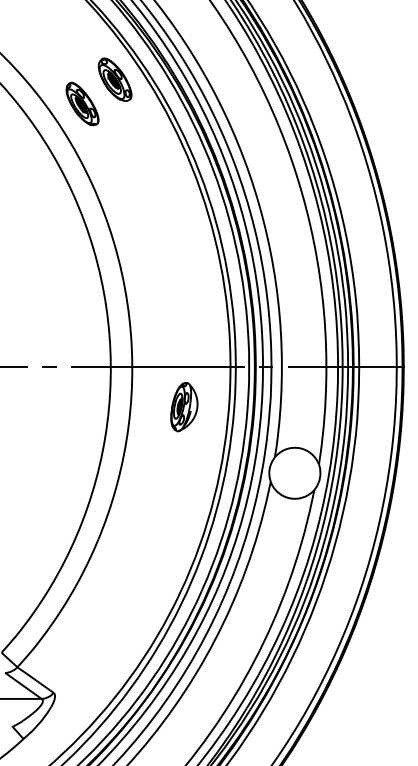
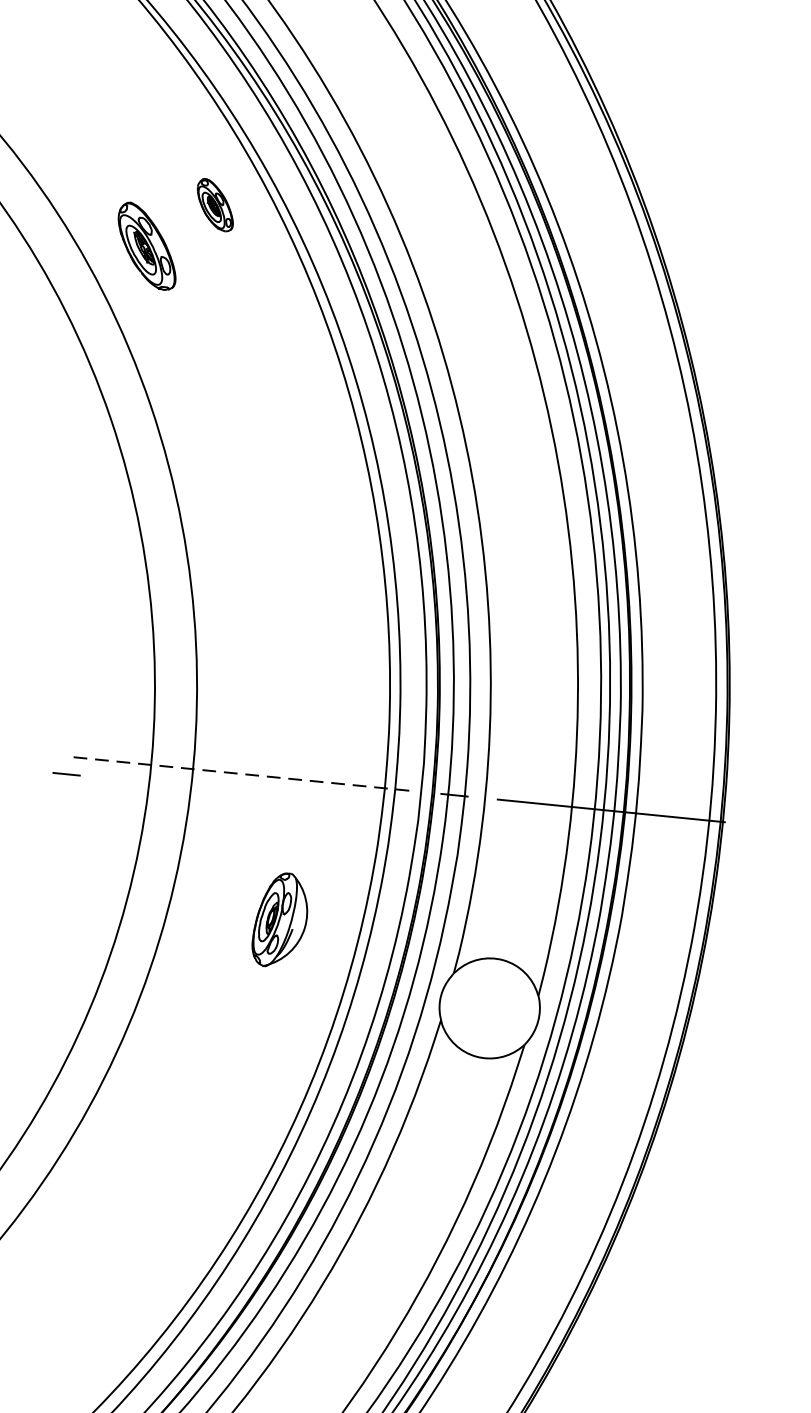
part: (114, 79) -> (214, 204), size x0.6
line: (49, 366) -> (66, 773), moved
line: (157, 366) -> (242, 773), solid -> dashed
part: (184, 407) -> (280, 920), moved

